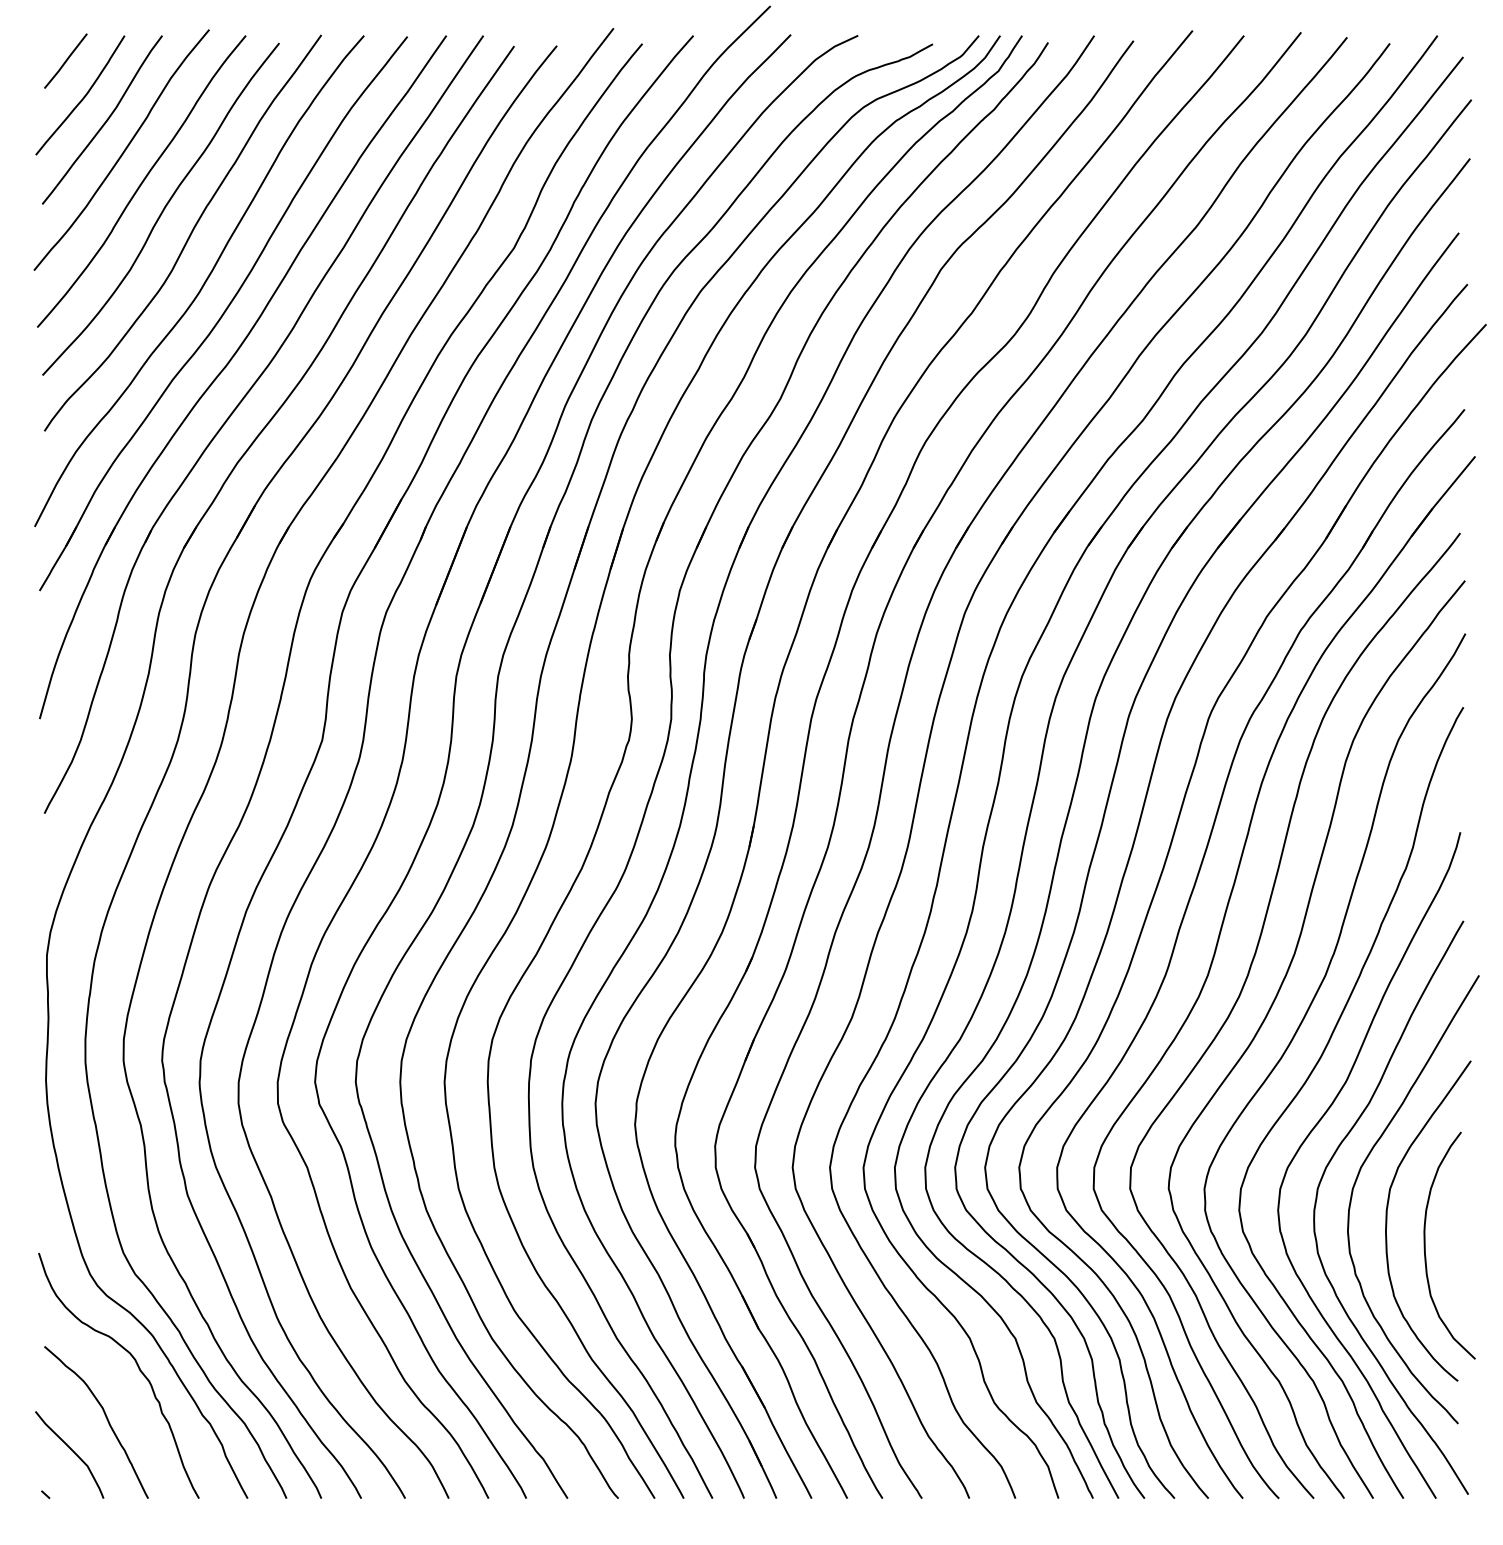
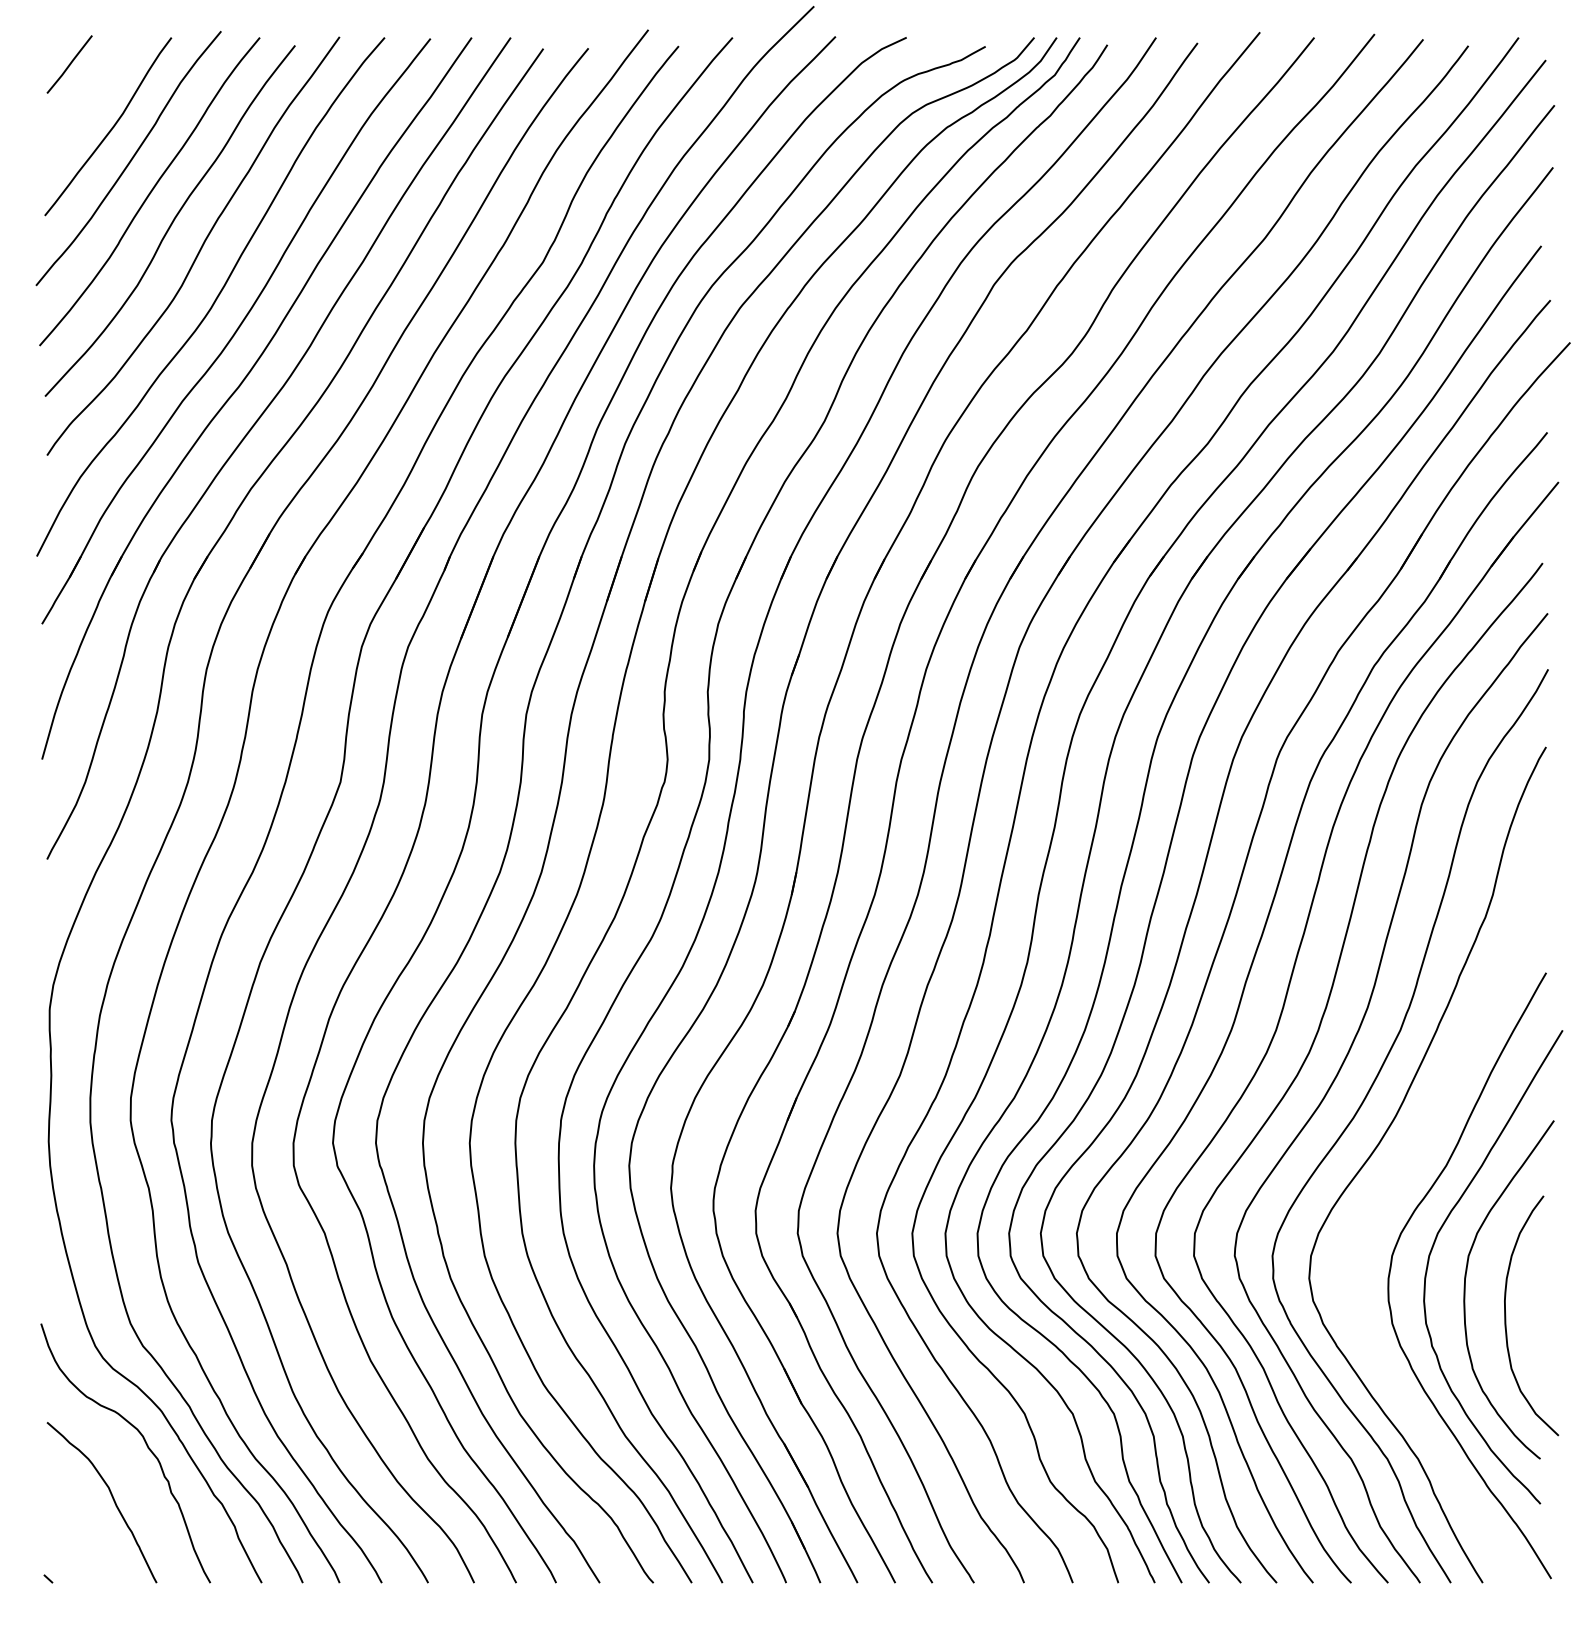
curve: (82, 97) -> (87, 102), removed
curve: (1317, 1125) -> (1391, 1188), removed
curve: (72, 1451) -> (76, 1533), removed

